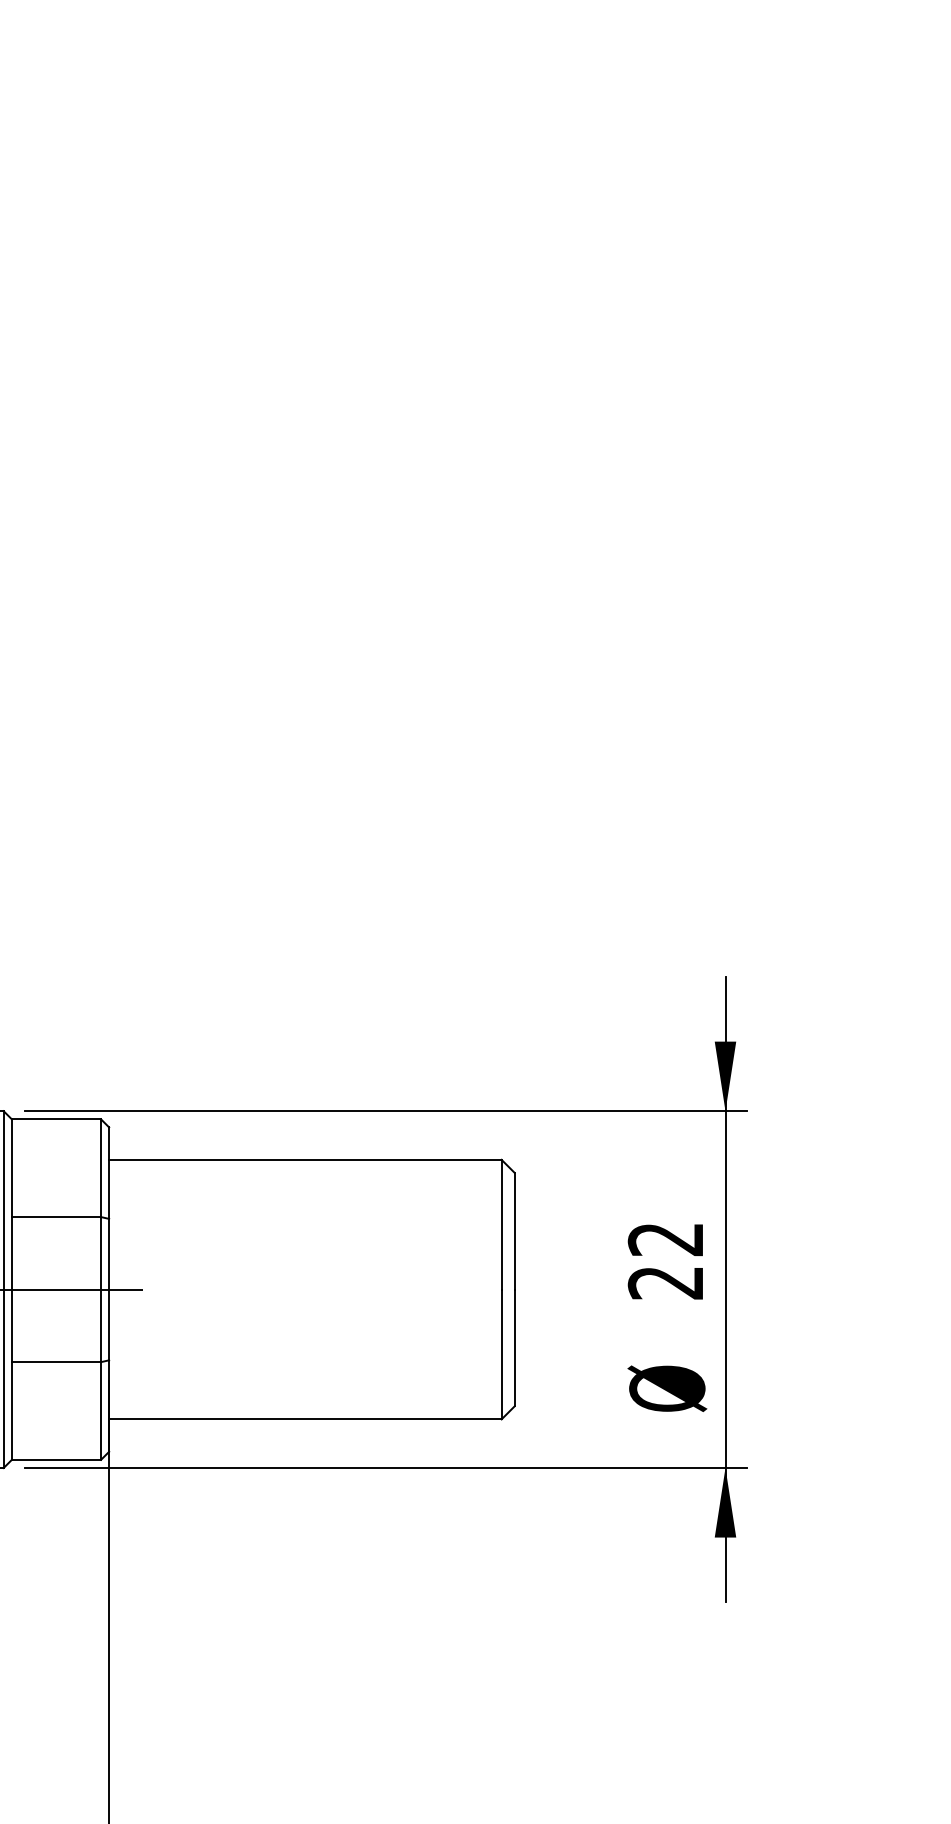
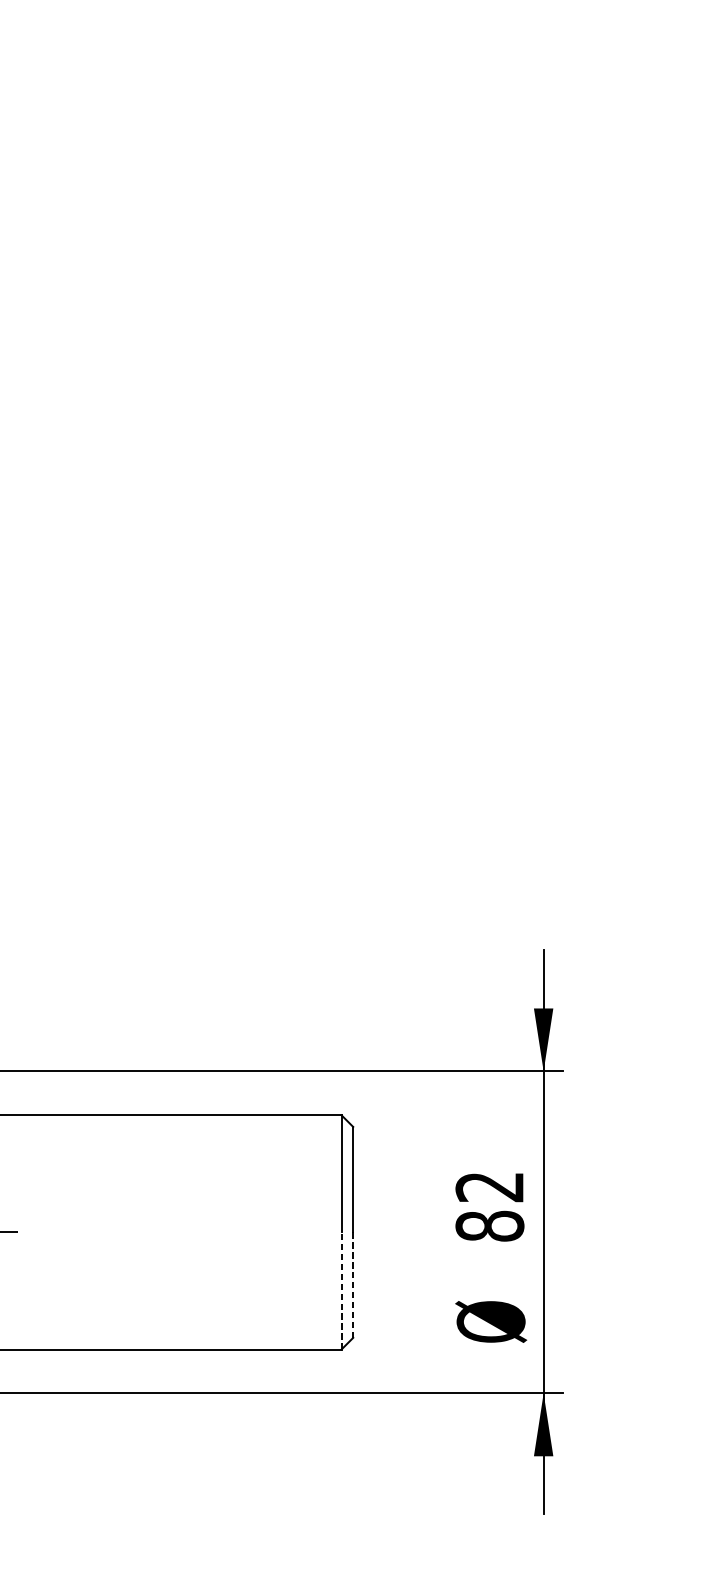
text: (665, 1282) -> (489, 1225), 22 -> 82
line: (514, 1348) -> (353, 1285), solid -> dashed
line: (501, 1354) -> (341, 1290), solid -> dashed

